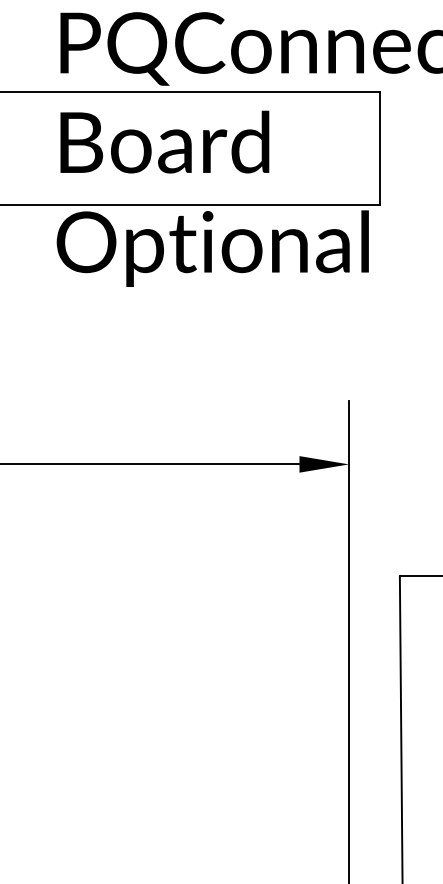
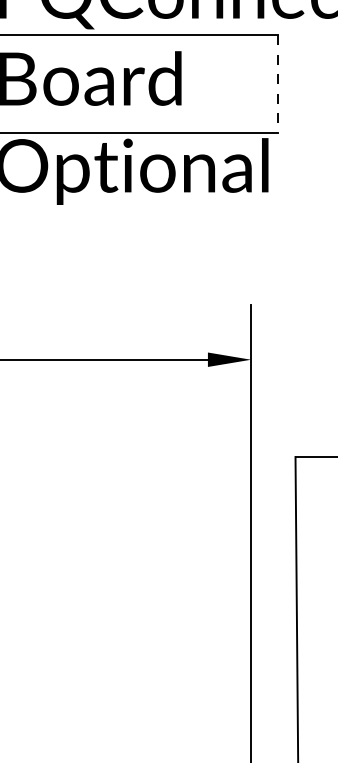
line: (379, 149) -> (277, 84), solid -> dashed

